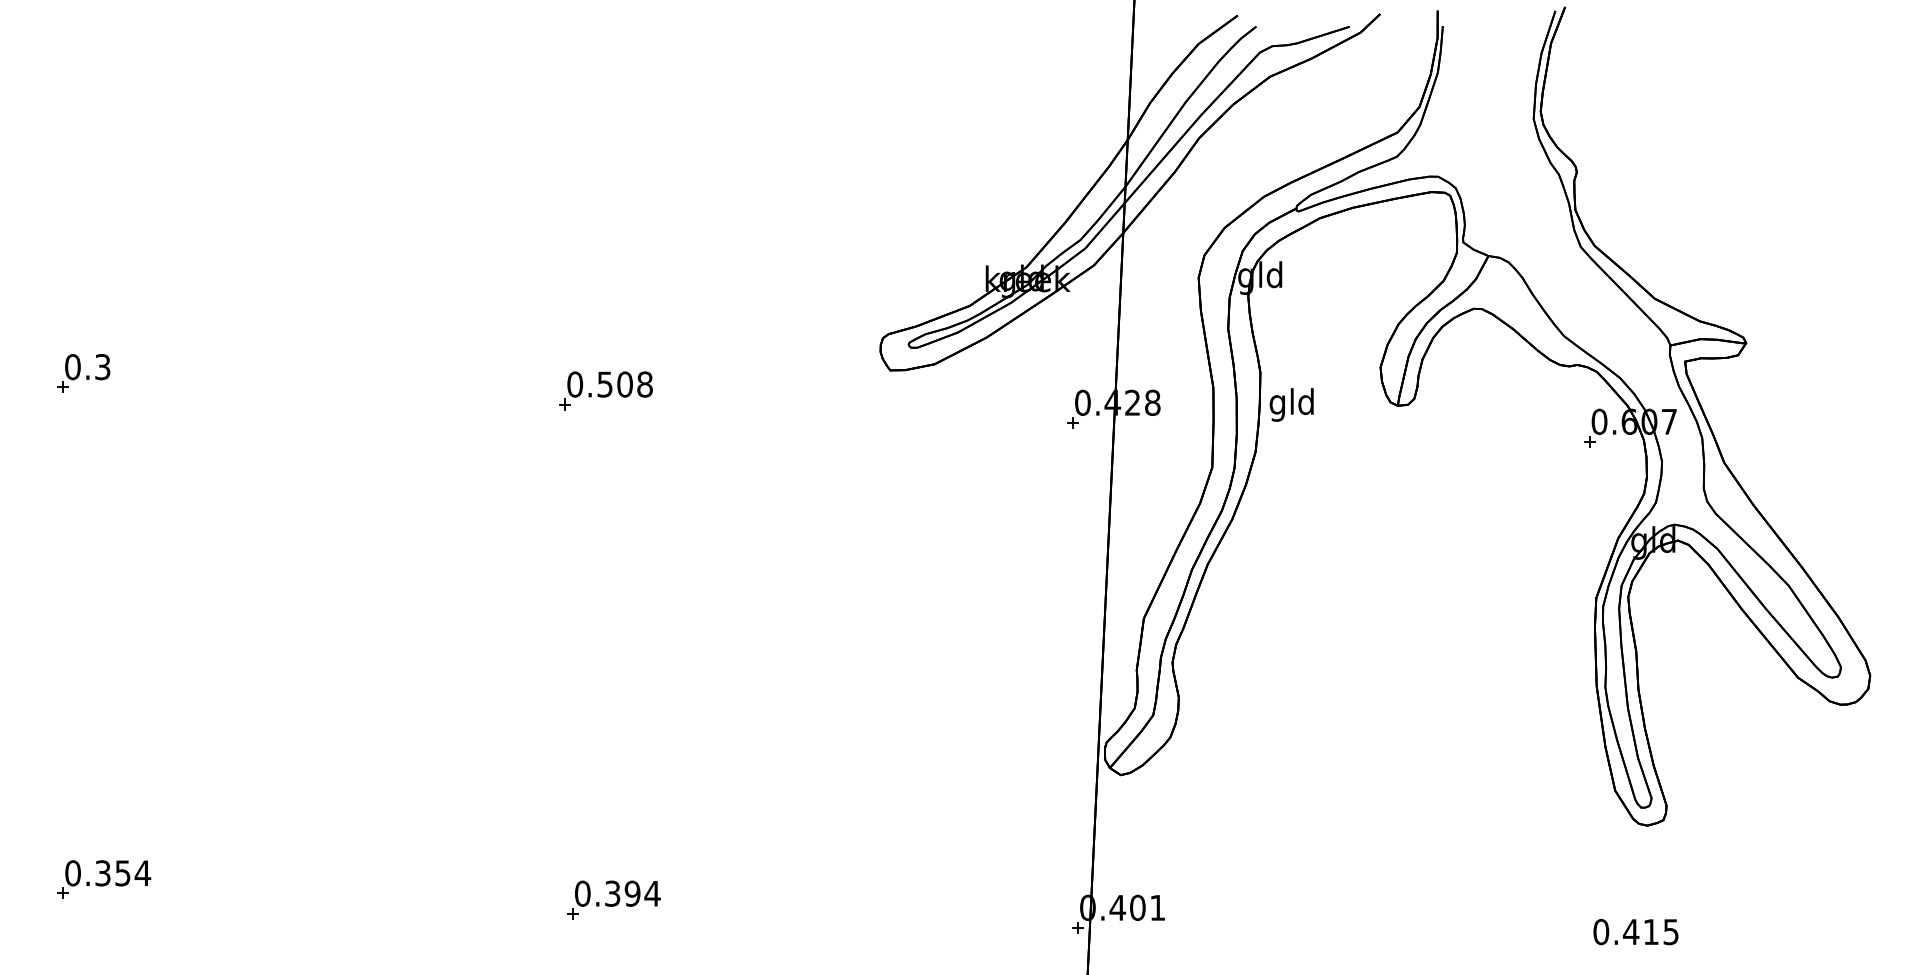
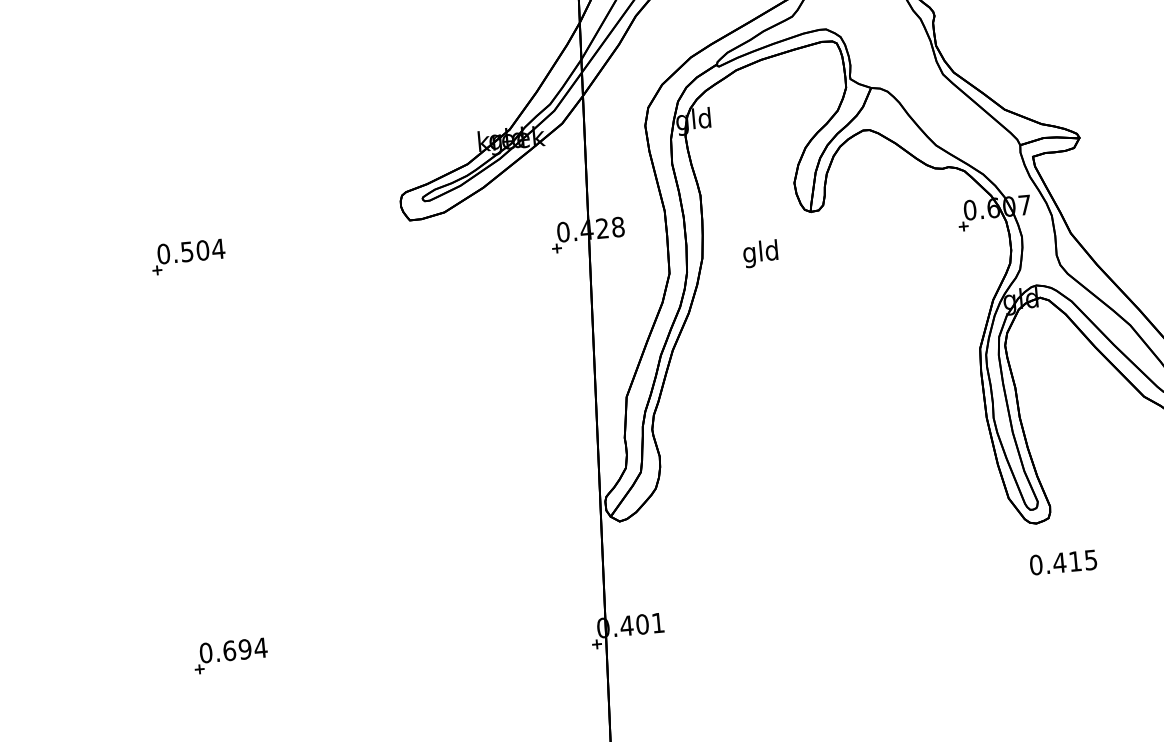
text: (644, 384) -> (218, 249), 0.508 -> 0.504
text: (1291, 404) -> (760, 253), moved
text: (612, 893) -> (229, 650), 0.394 -> 0.694
text: (1635, 932) -> (1063, 562), moved

